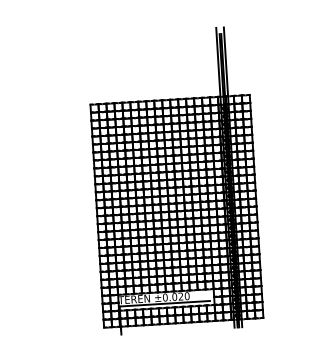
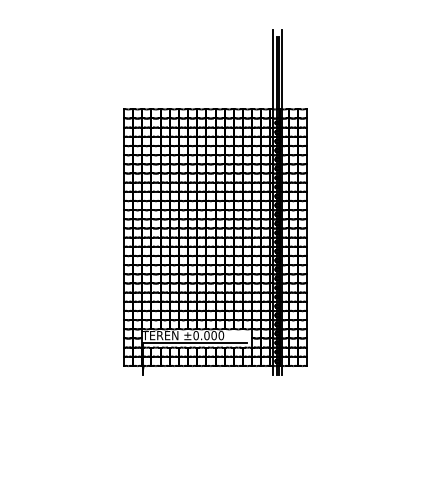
text: (180, 296) -> (213, 335), ±0.020 -> ±0.000

